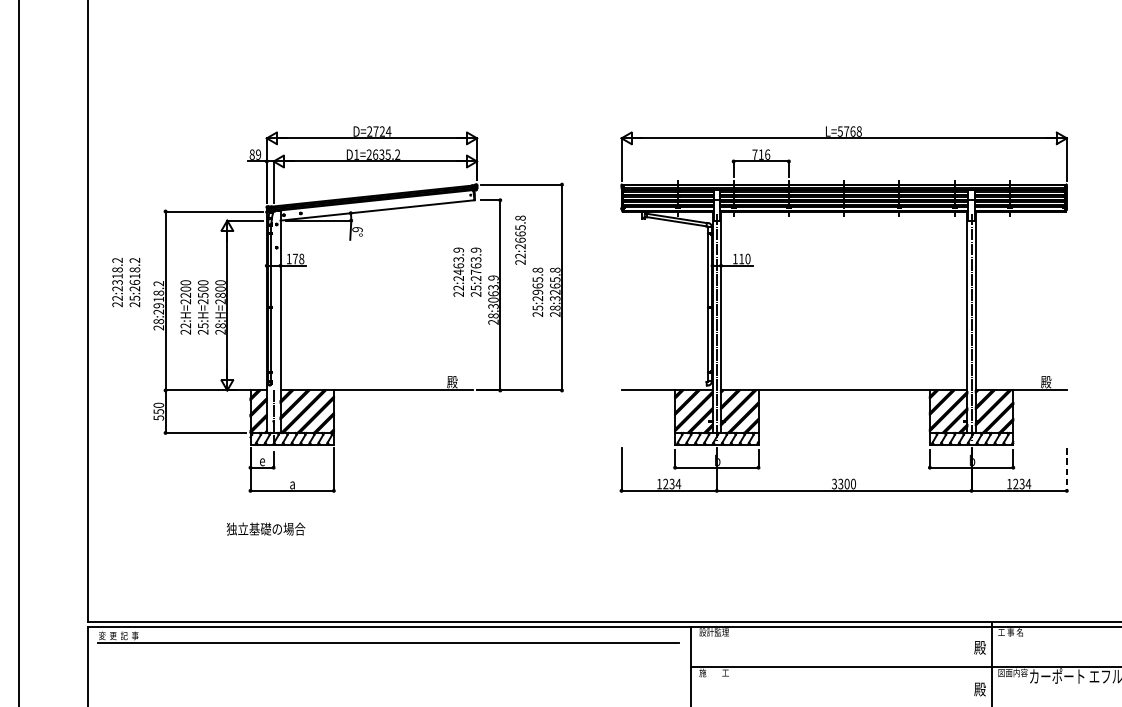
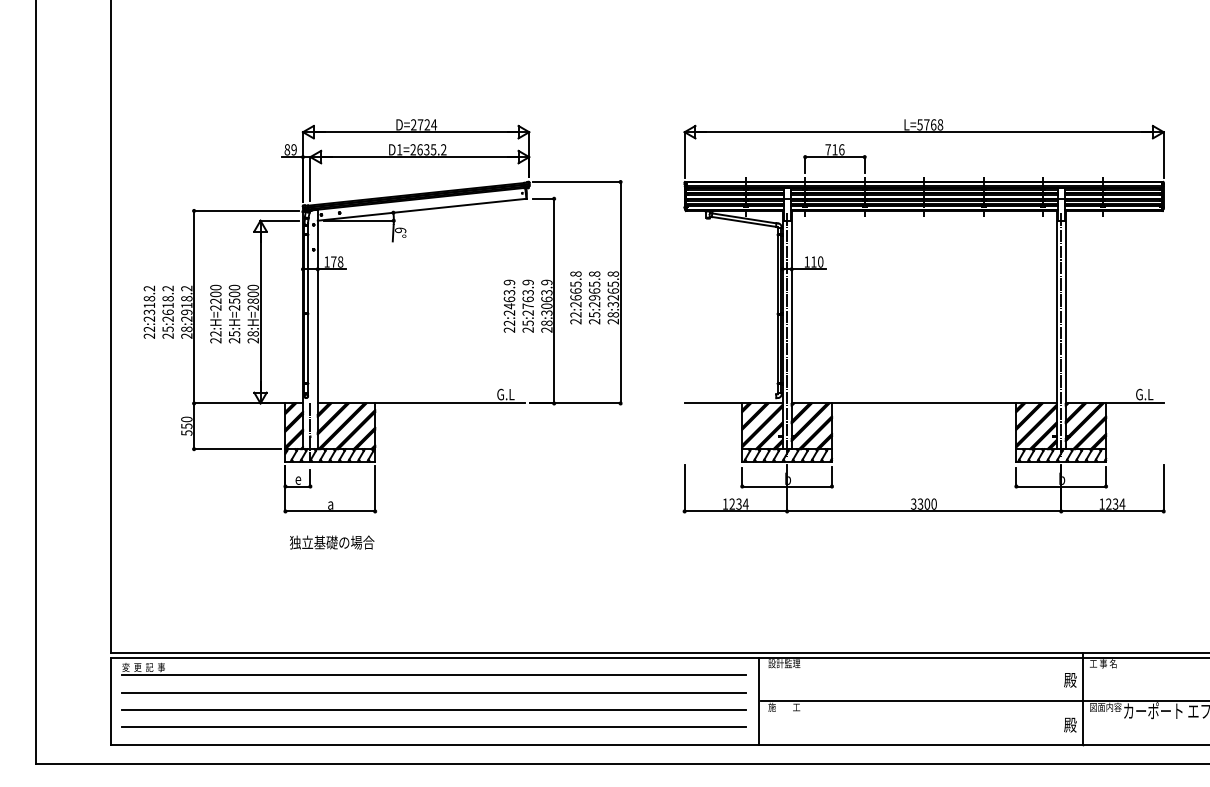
text: (520, 239) -> (575, 297), moved
text: (467, 271) -> (518, 305), moved
text: (125, 281) -> (158, 311), moved
text: (455, 382) -> (505, 394), 殿 -> G.L
text: (1048, 382) -> (1144, 394), 殿 -> G.L
line: (1066, 469) -> (1163, 488), dashed -> solid
text: (266, 529) -> (332, 542), moved
line: (388, 659) -> (433, 692), added
line: (388, 674) -> (433, 709), added
line: (388, 691) -> (433, 727), added

